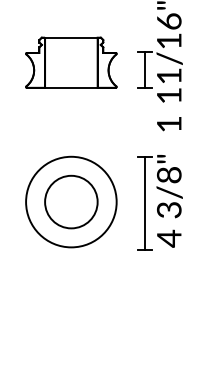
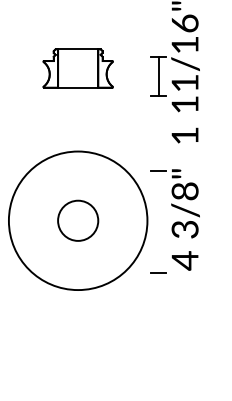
part: (71, 62) -> (78, 68), size x0.7
circle: (71, 201) -> (78, 220), size x0.7
circle: (71, 201) -> (78, 220), size x1.4
line: (145, 202) -> (159, 221), removed

